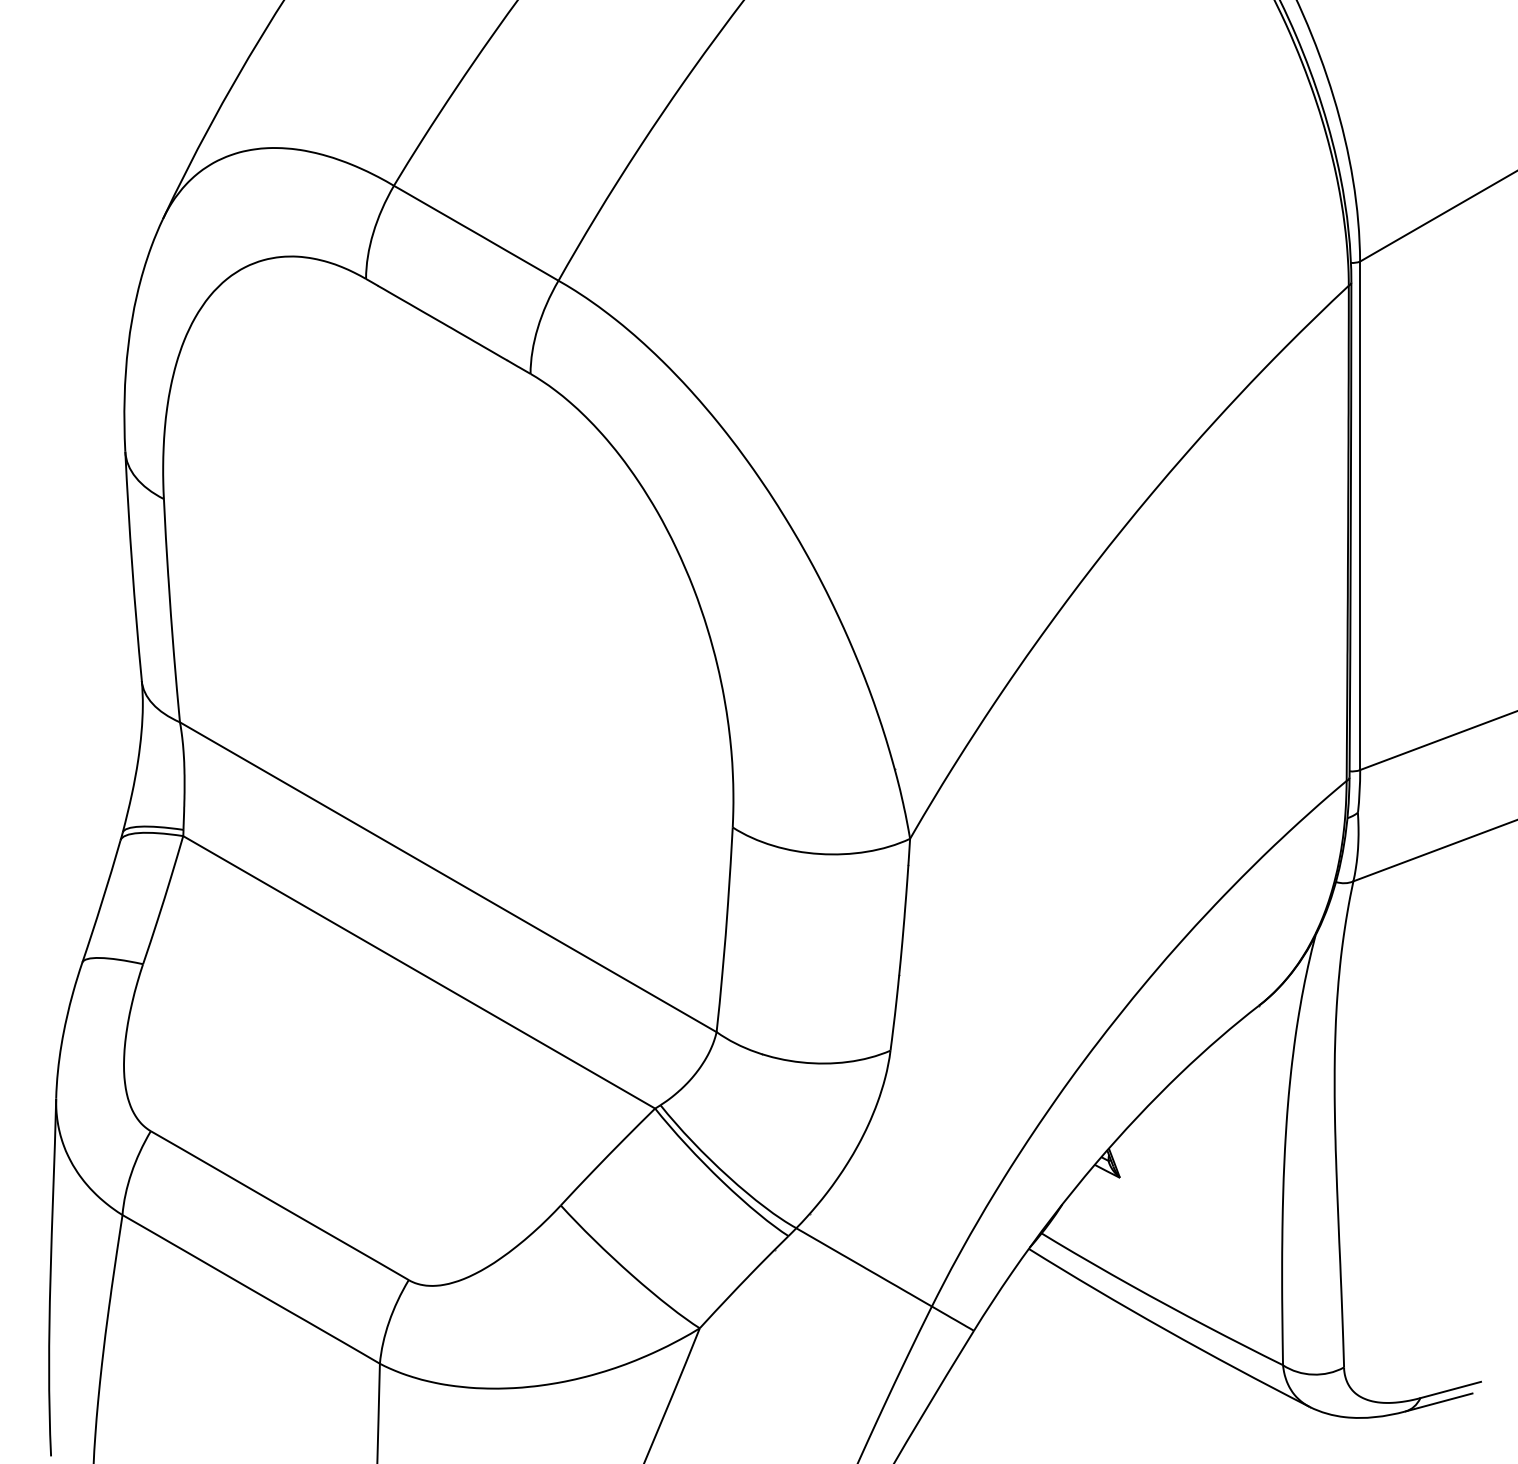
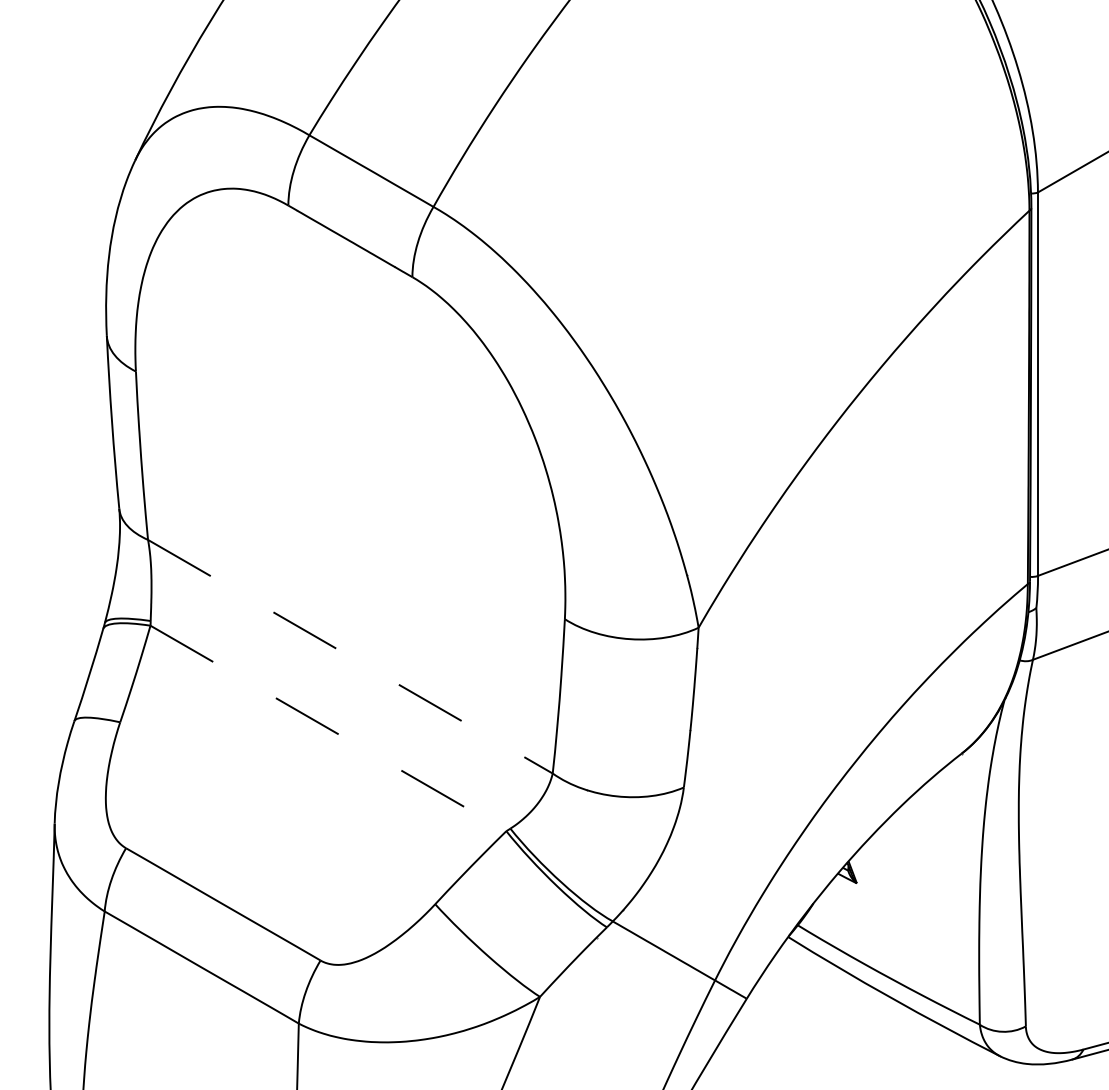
line: (448, 877) -> (350, 656), solid -> dashed
line: (419, 972) -> (328, 728), solid -> dashed

